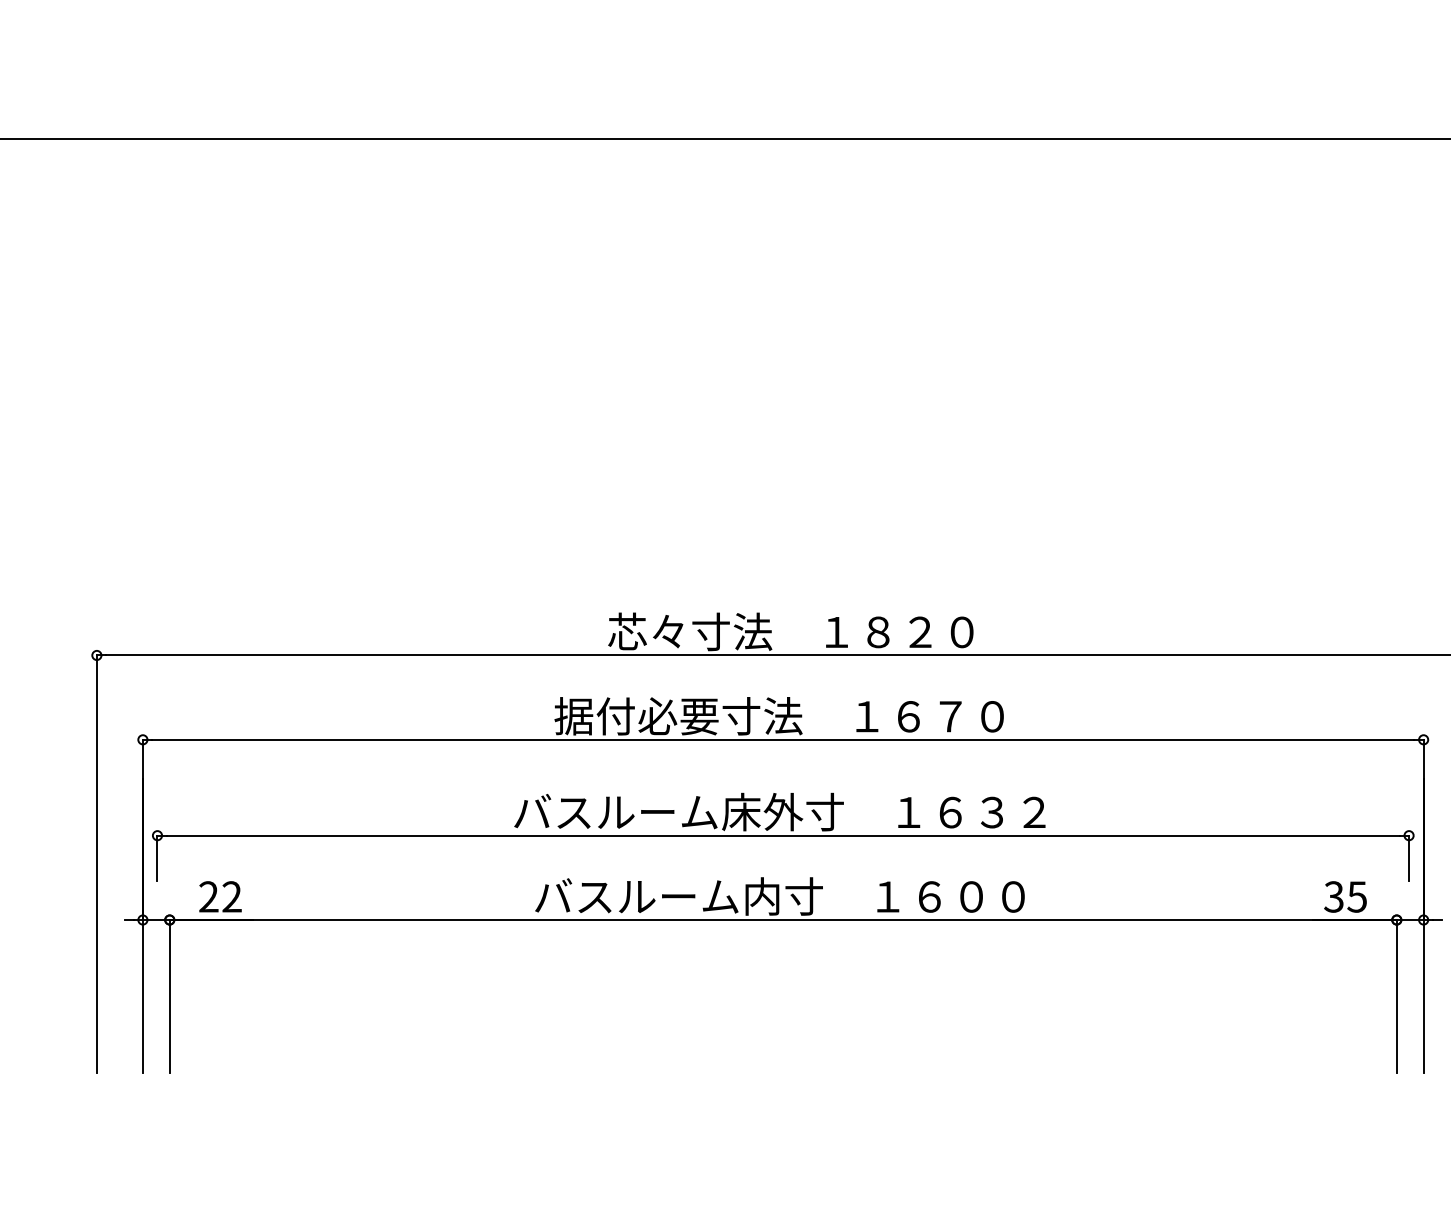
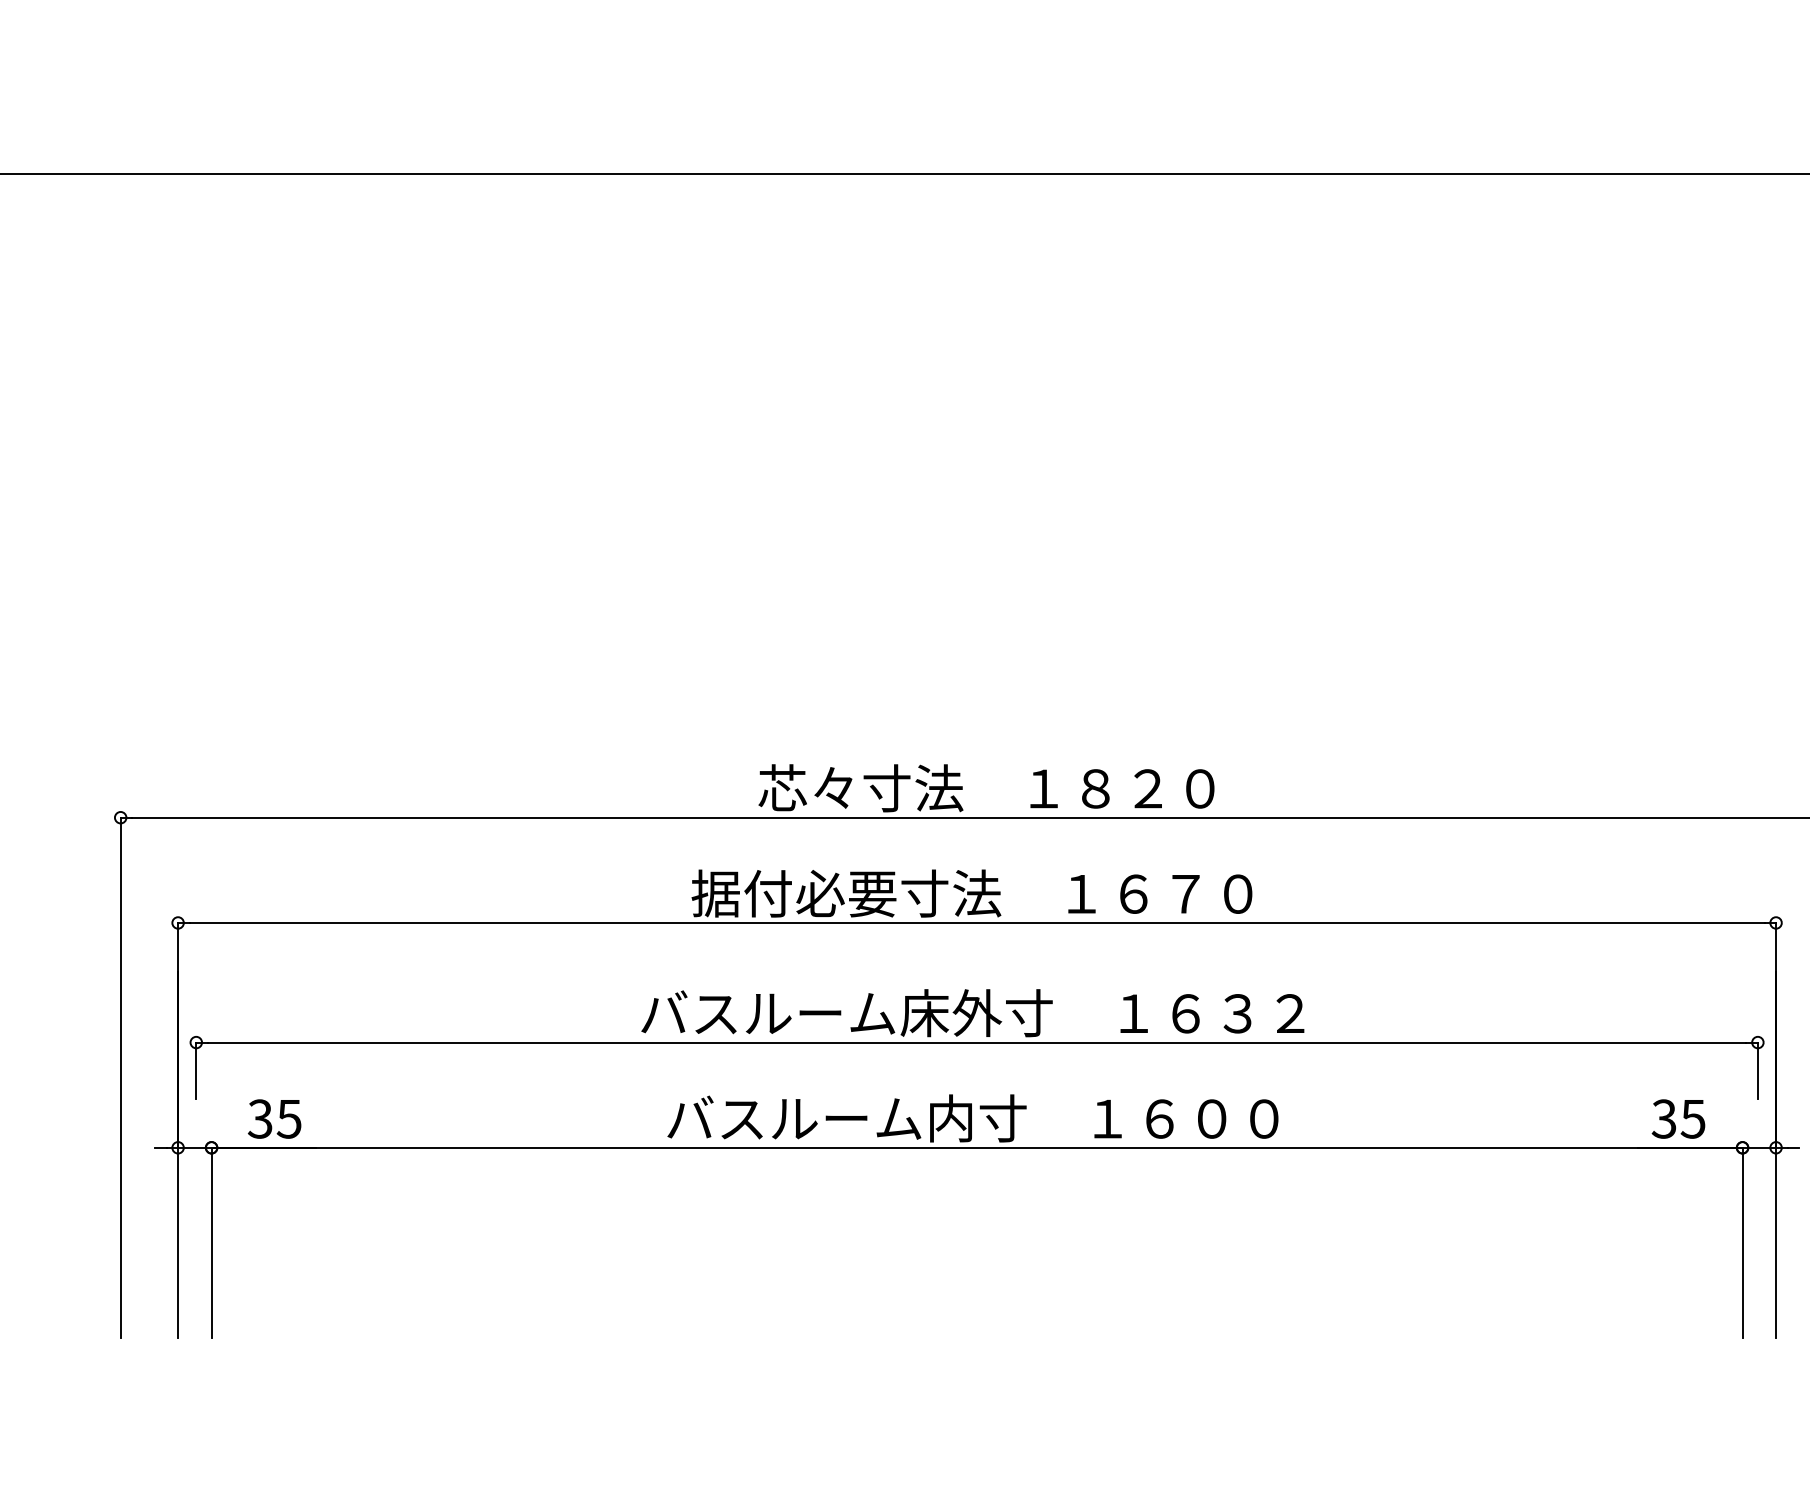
text: (219, 896) -> (273, 1118), 22 -> 35

